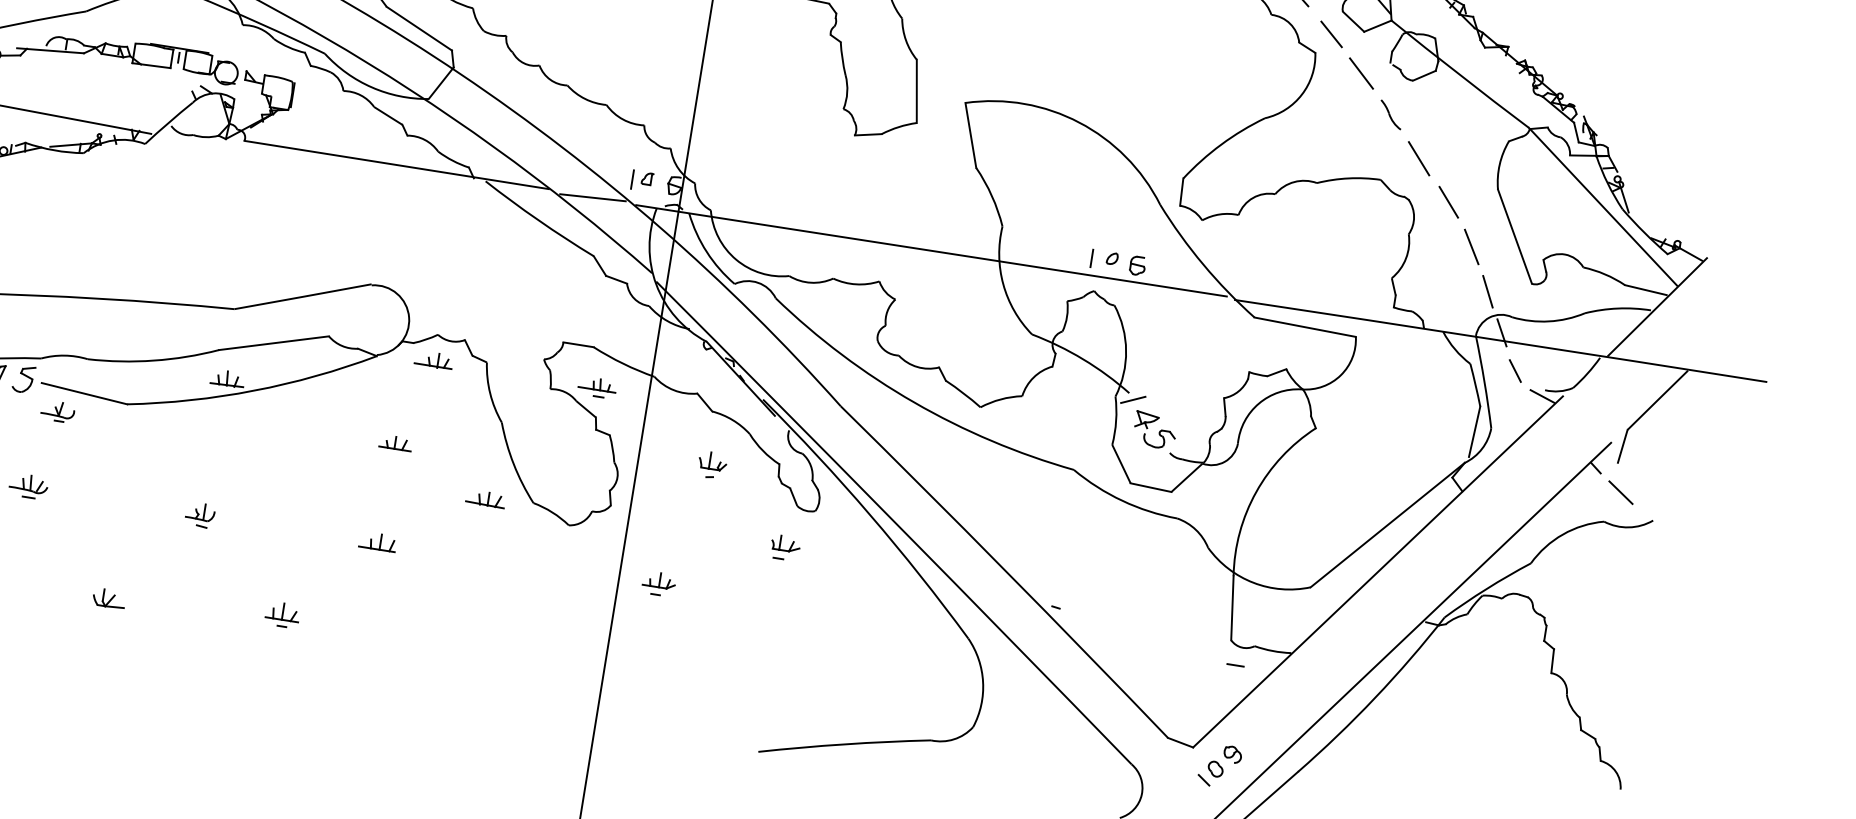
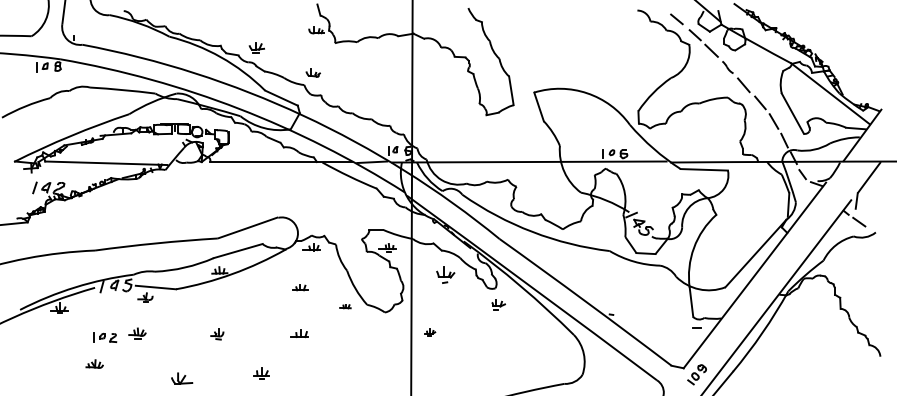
part: (712, 464) -> (445, 274), size x1.4
part: (486, 499) -> (345, 306), size x0.6
part: (785, 546) -> (498, 304), moved
part: (660, 584) -> (430, 332), size x0.7
part: (108, 598) -> (181, 378), size x1.4

